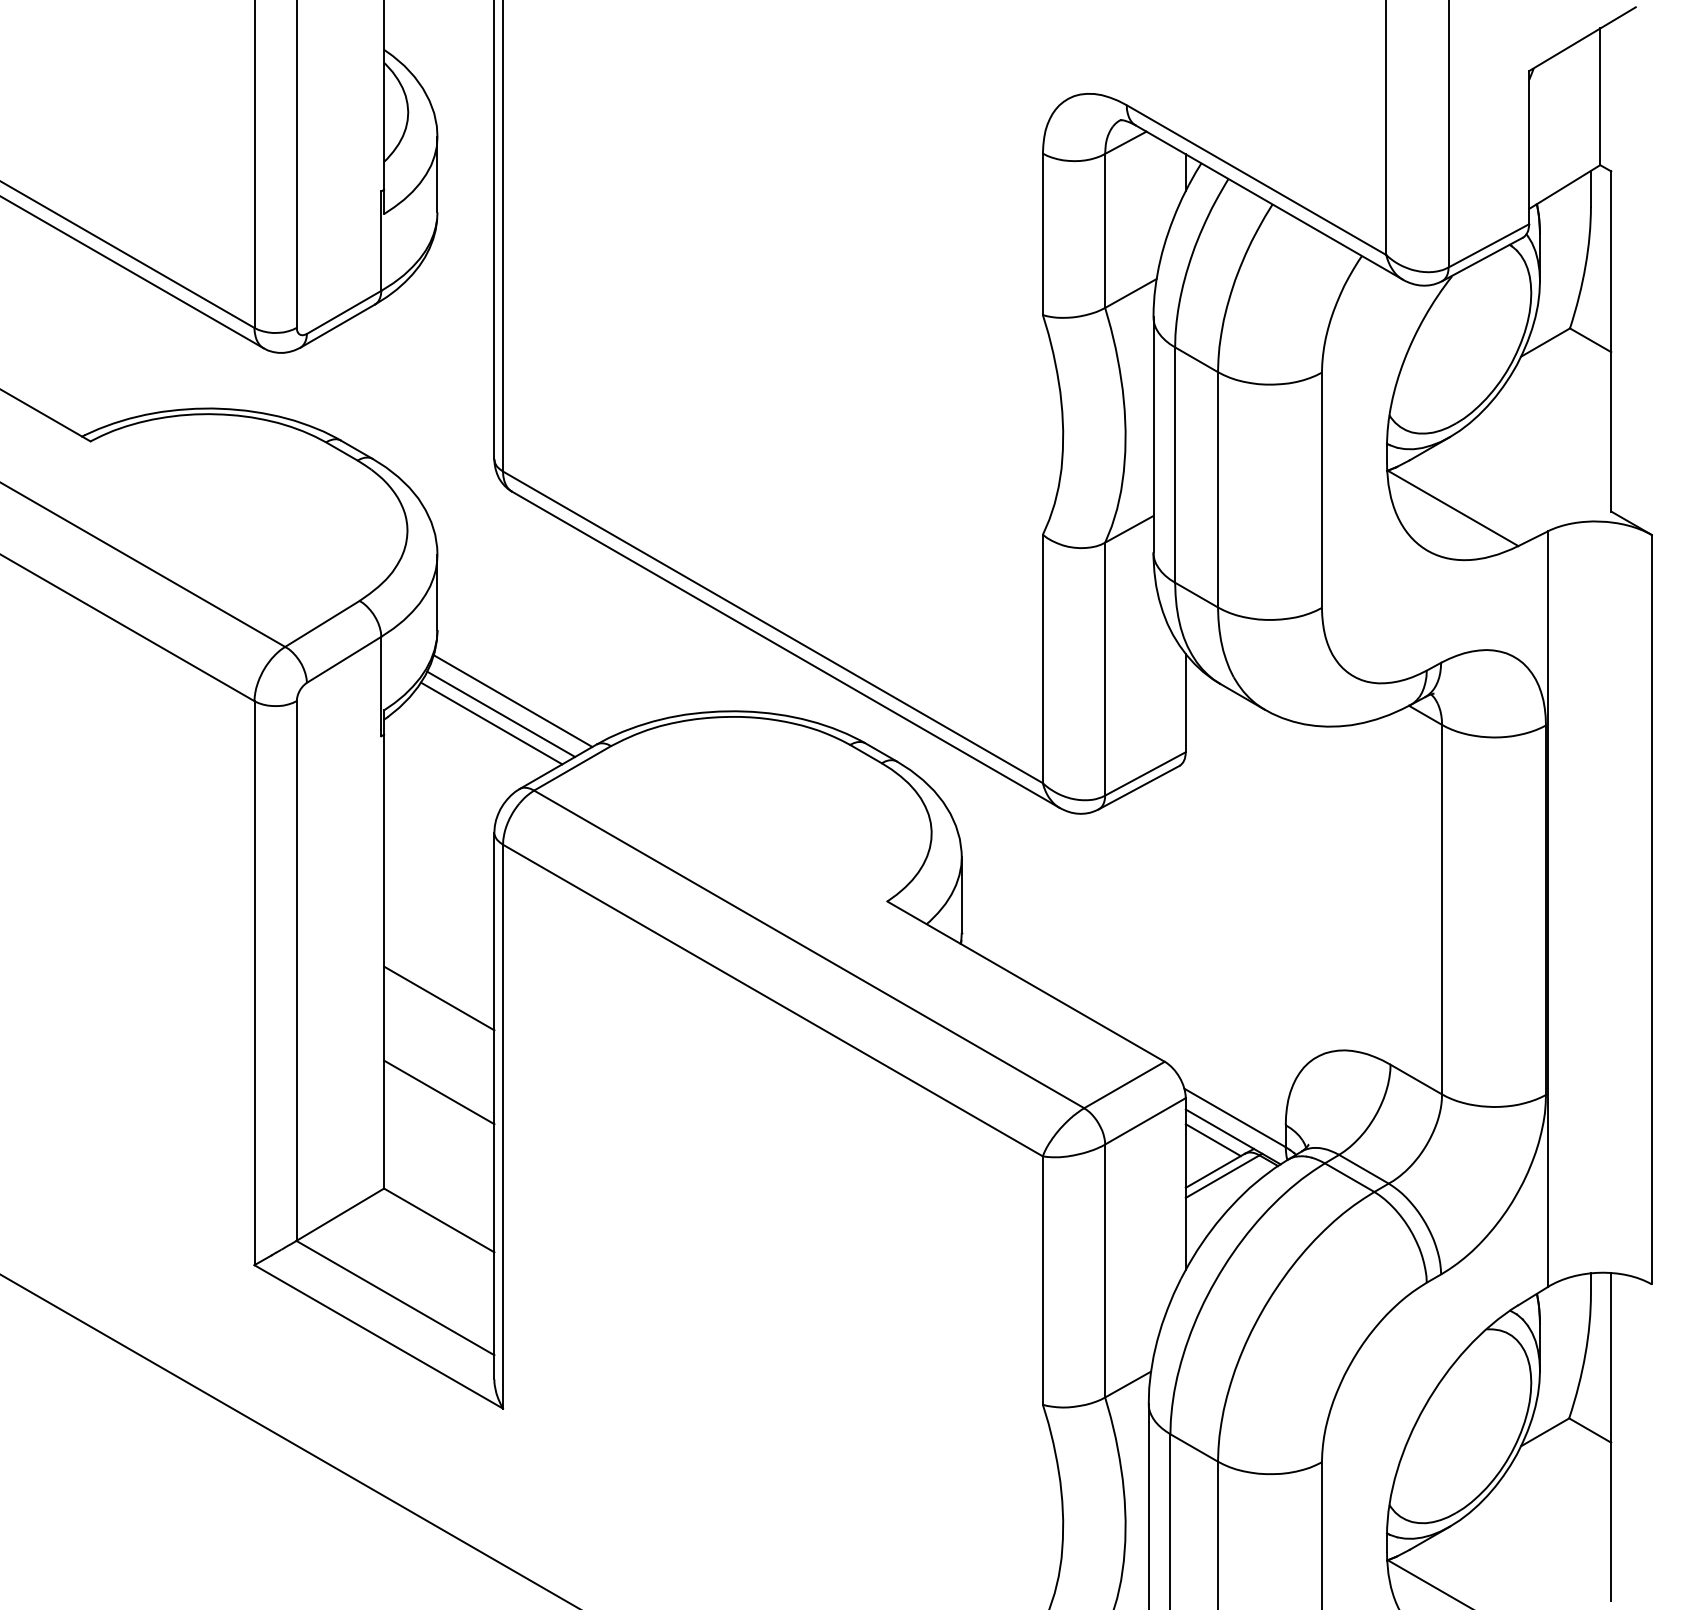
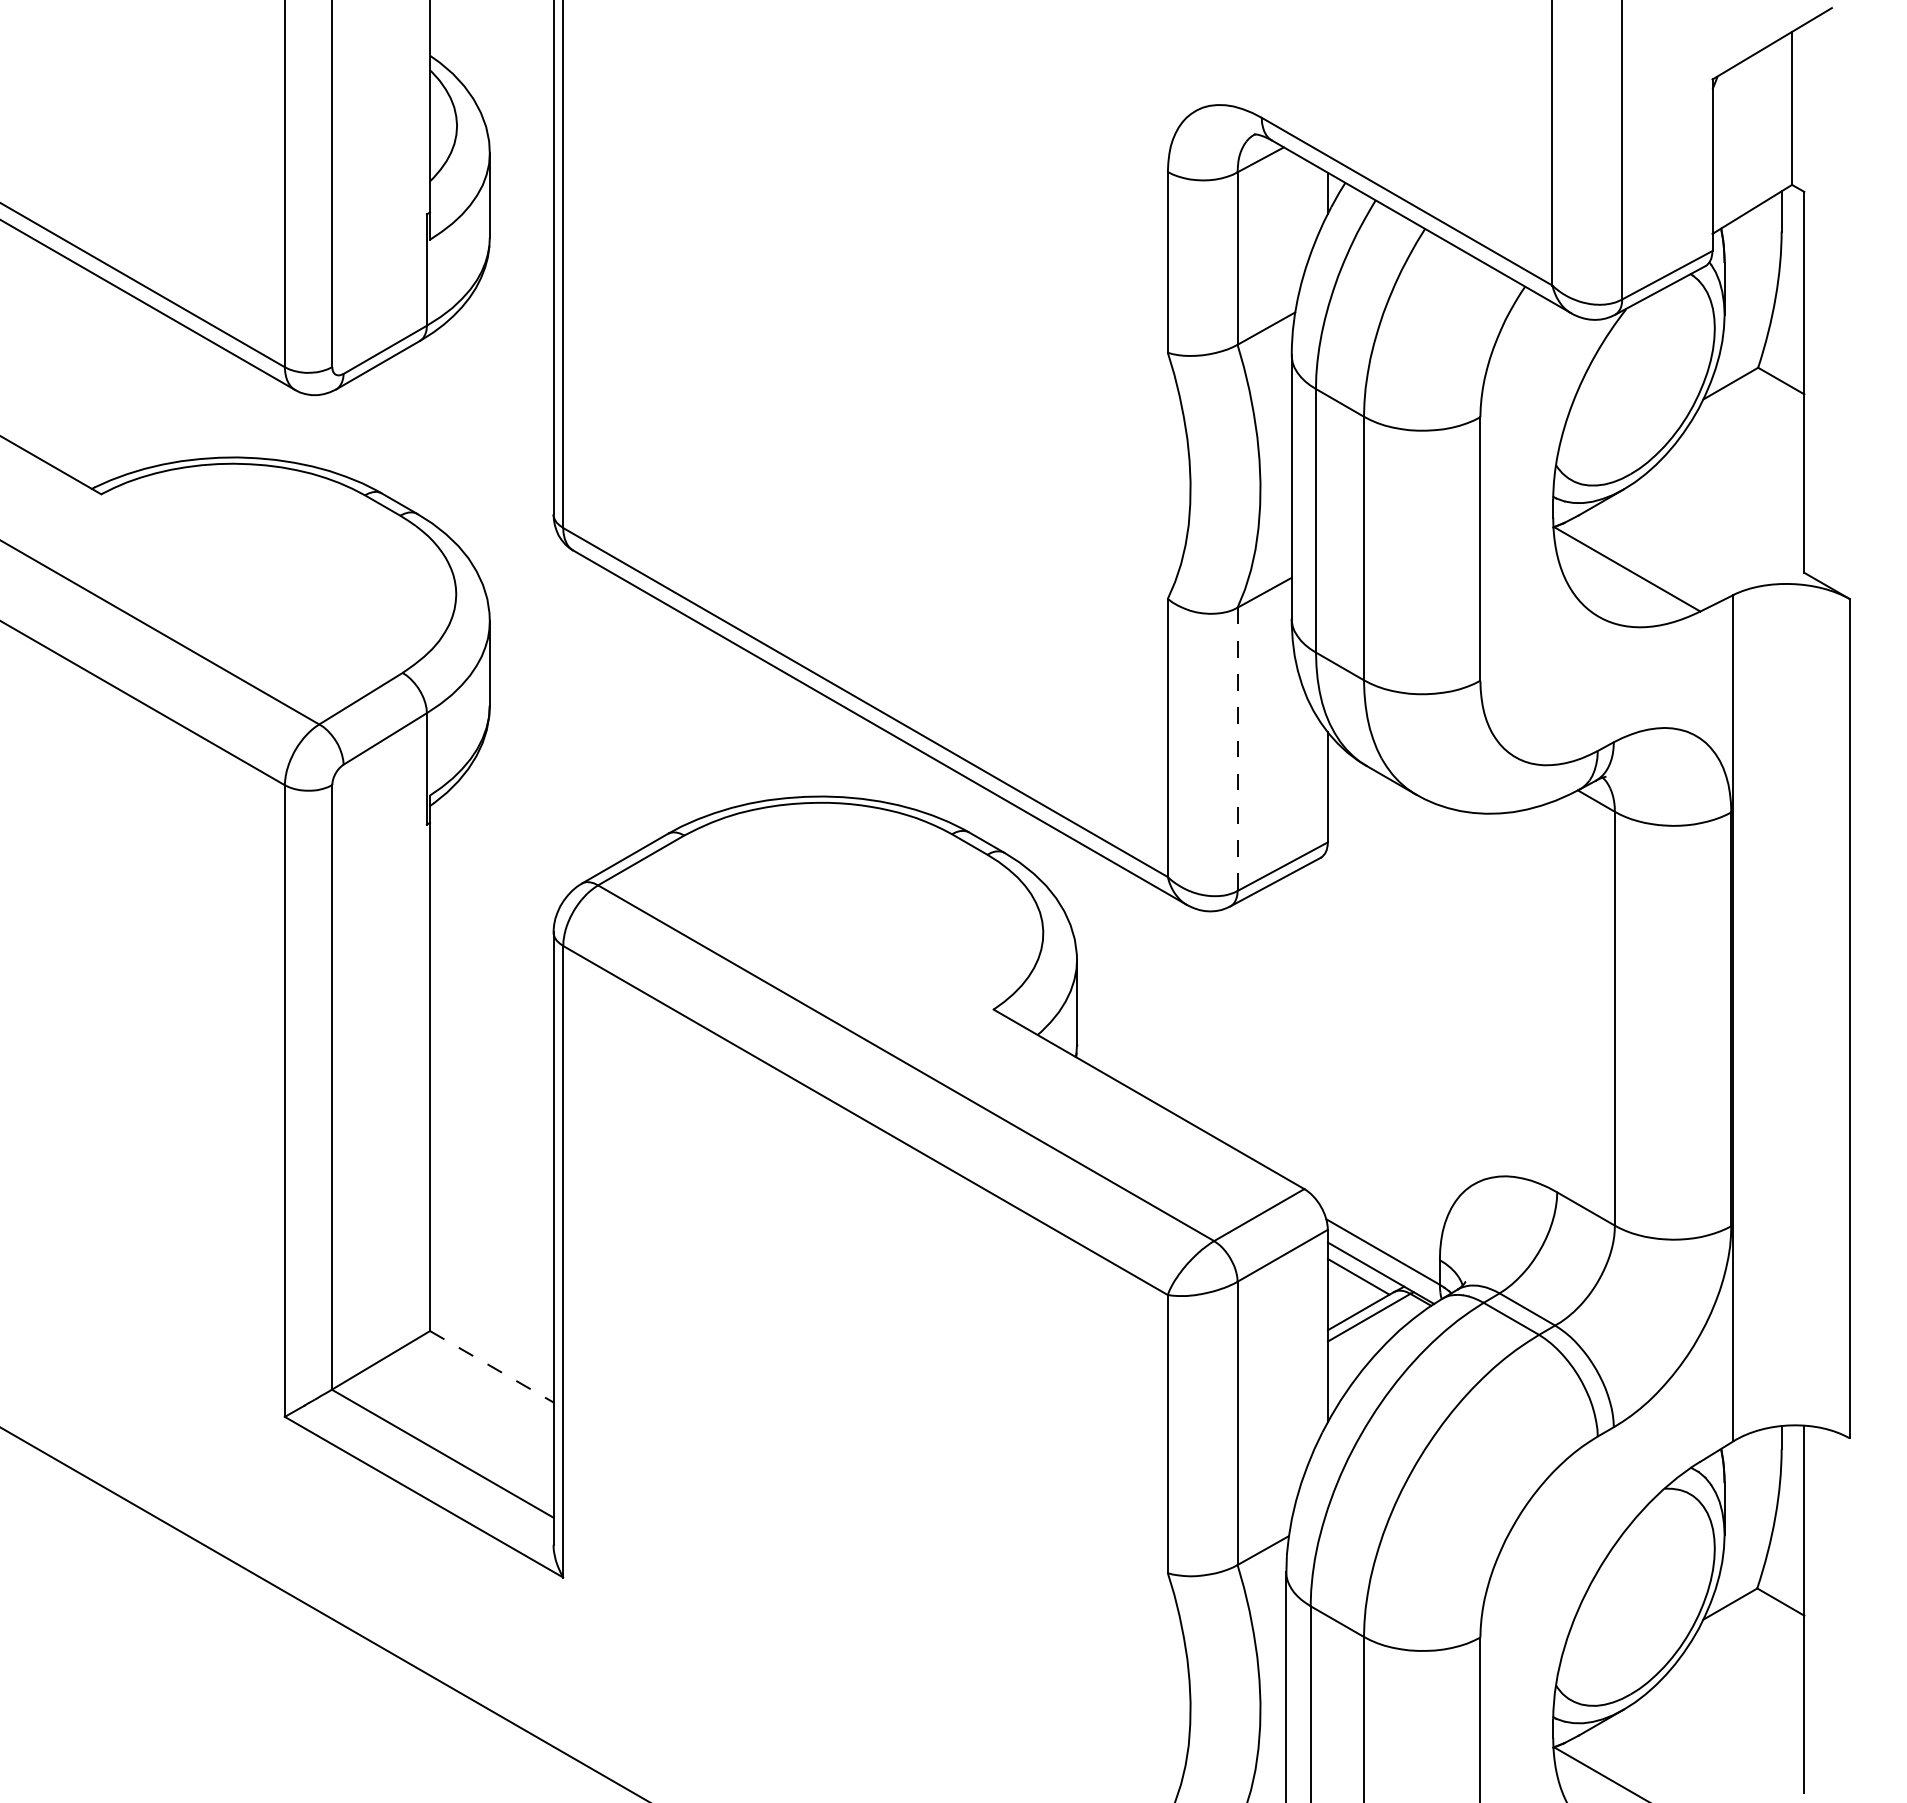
line: (1105, 669) -> (1237, 749), solid -> dashed
line: (513, 700) -> (574, 784), removed
line: (500, 713) -> (560, 799), removed
line: (491, 722) -> (550, 809), removed
line: (438, 997) -> (491, 1117), removed
line: (438, 1092) -> (491, 1223), removed
line: (439, 1221) -> (492, 1367), solid -> dashed

